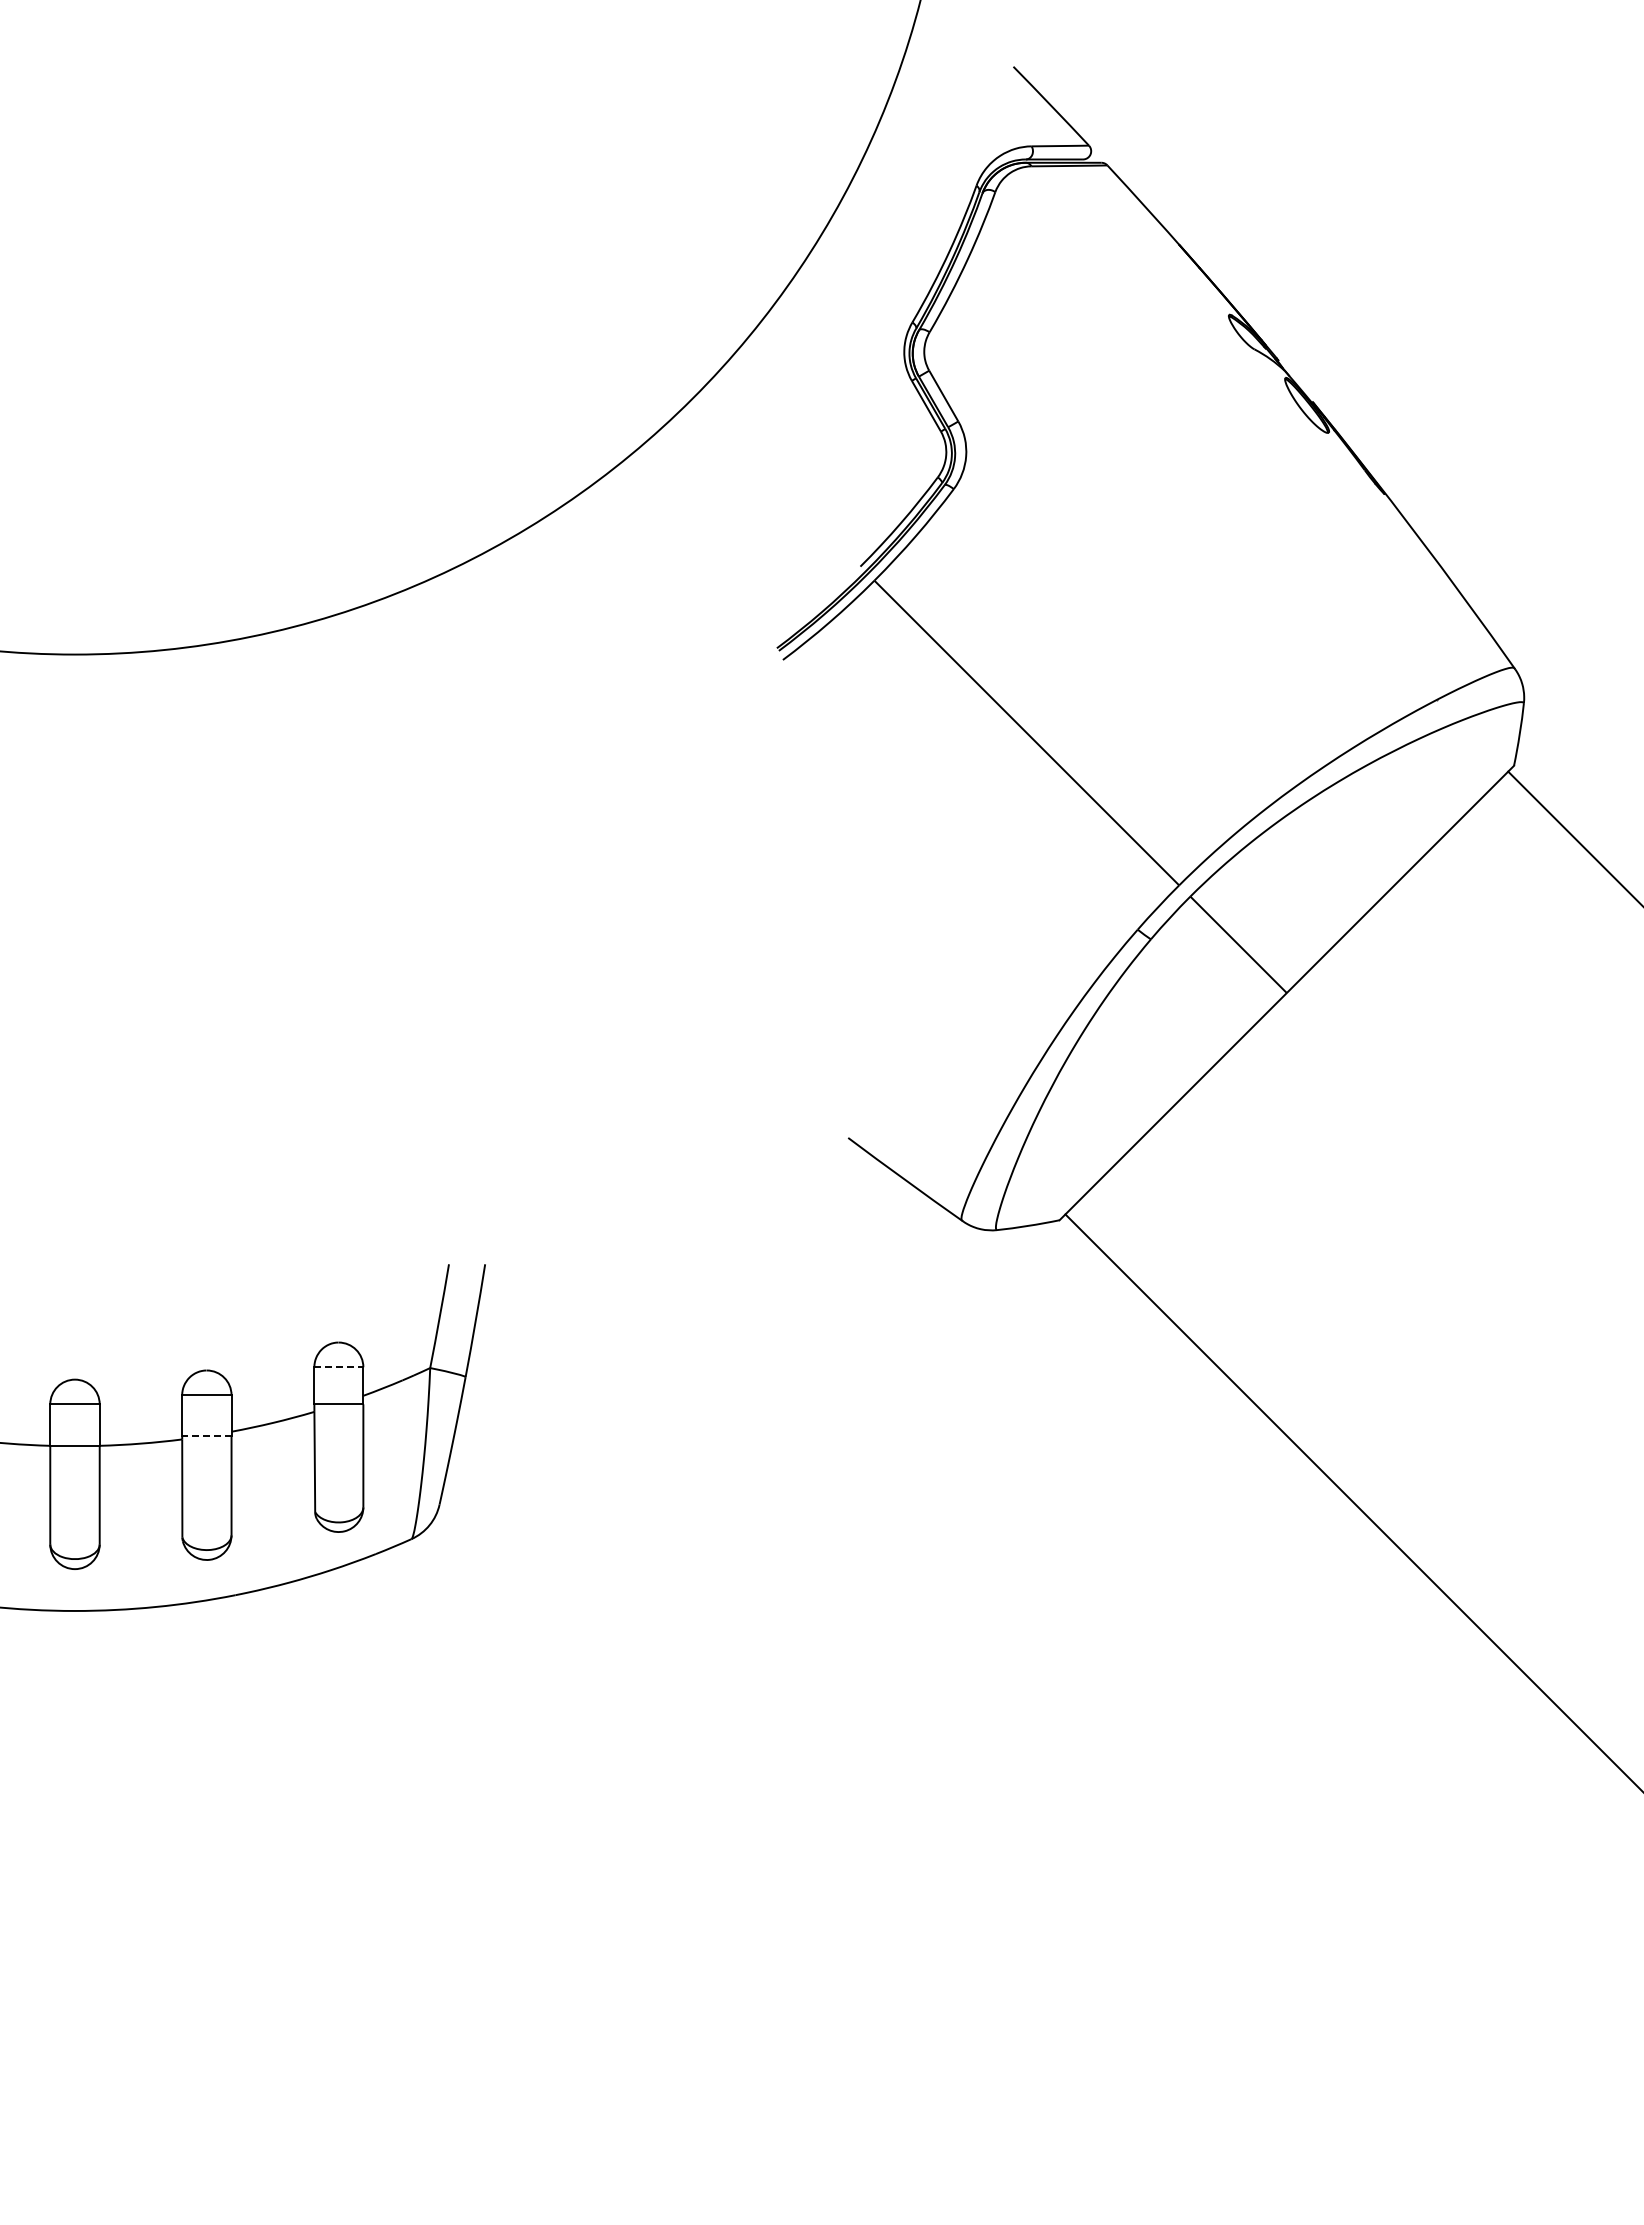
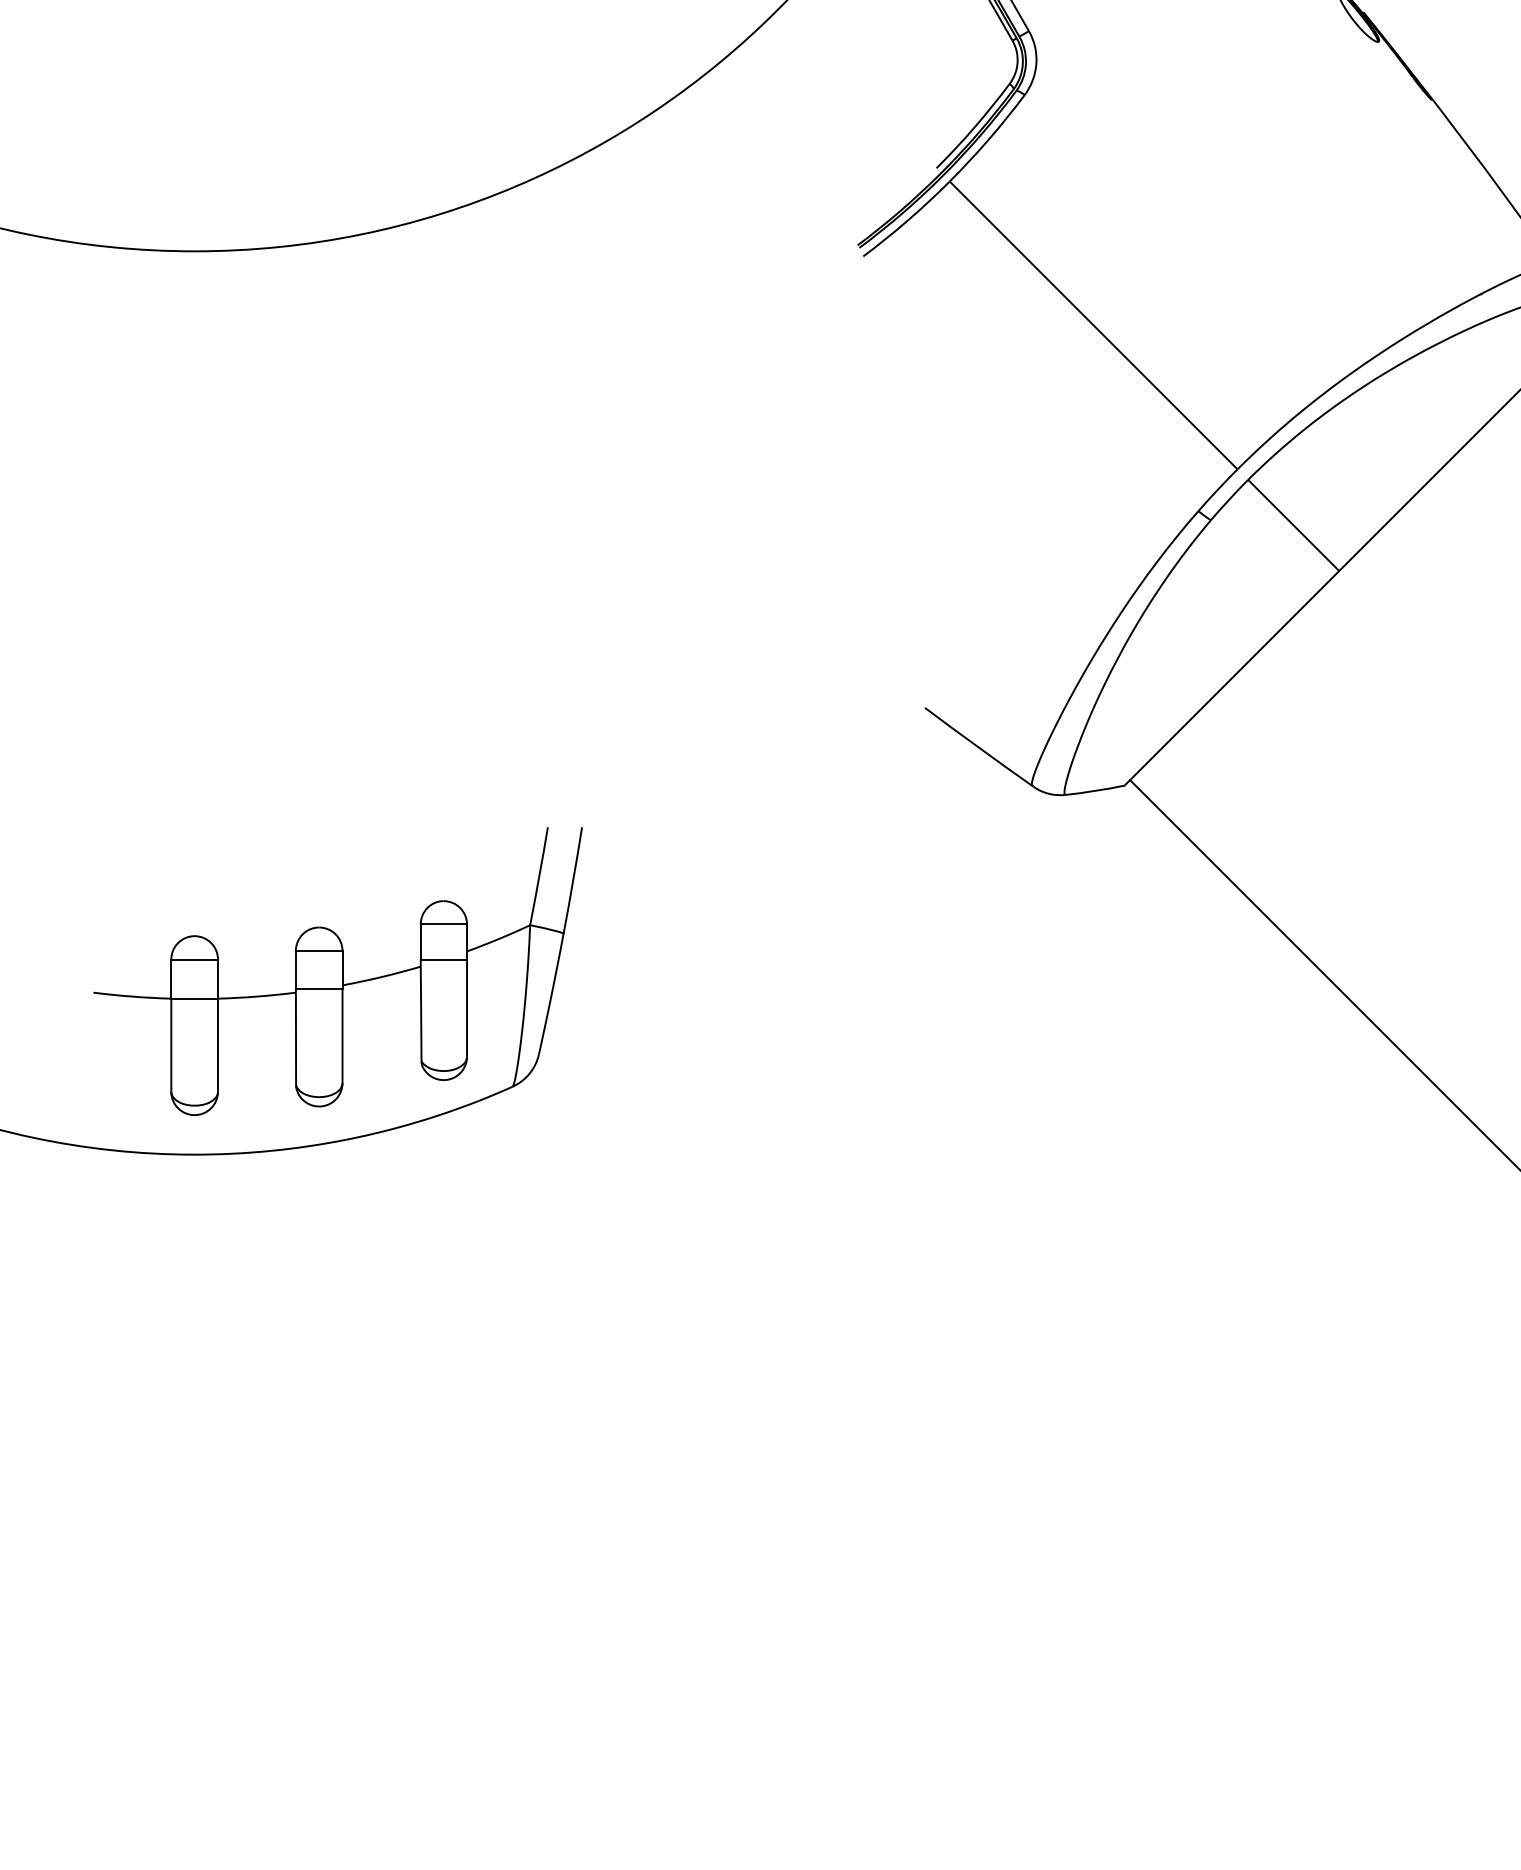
line: (339, 1367) -> (444, 924), dashed -> solid
line: (206, 1435) -> (318, 988), dashed -> solid

